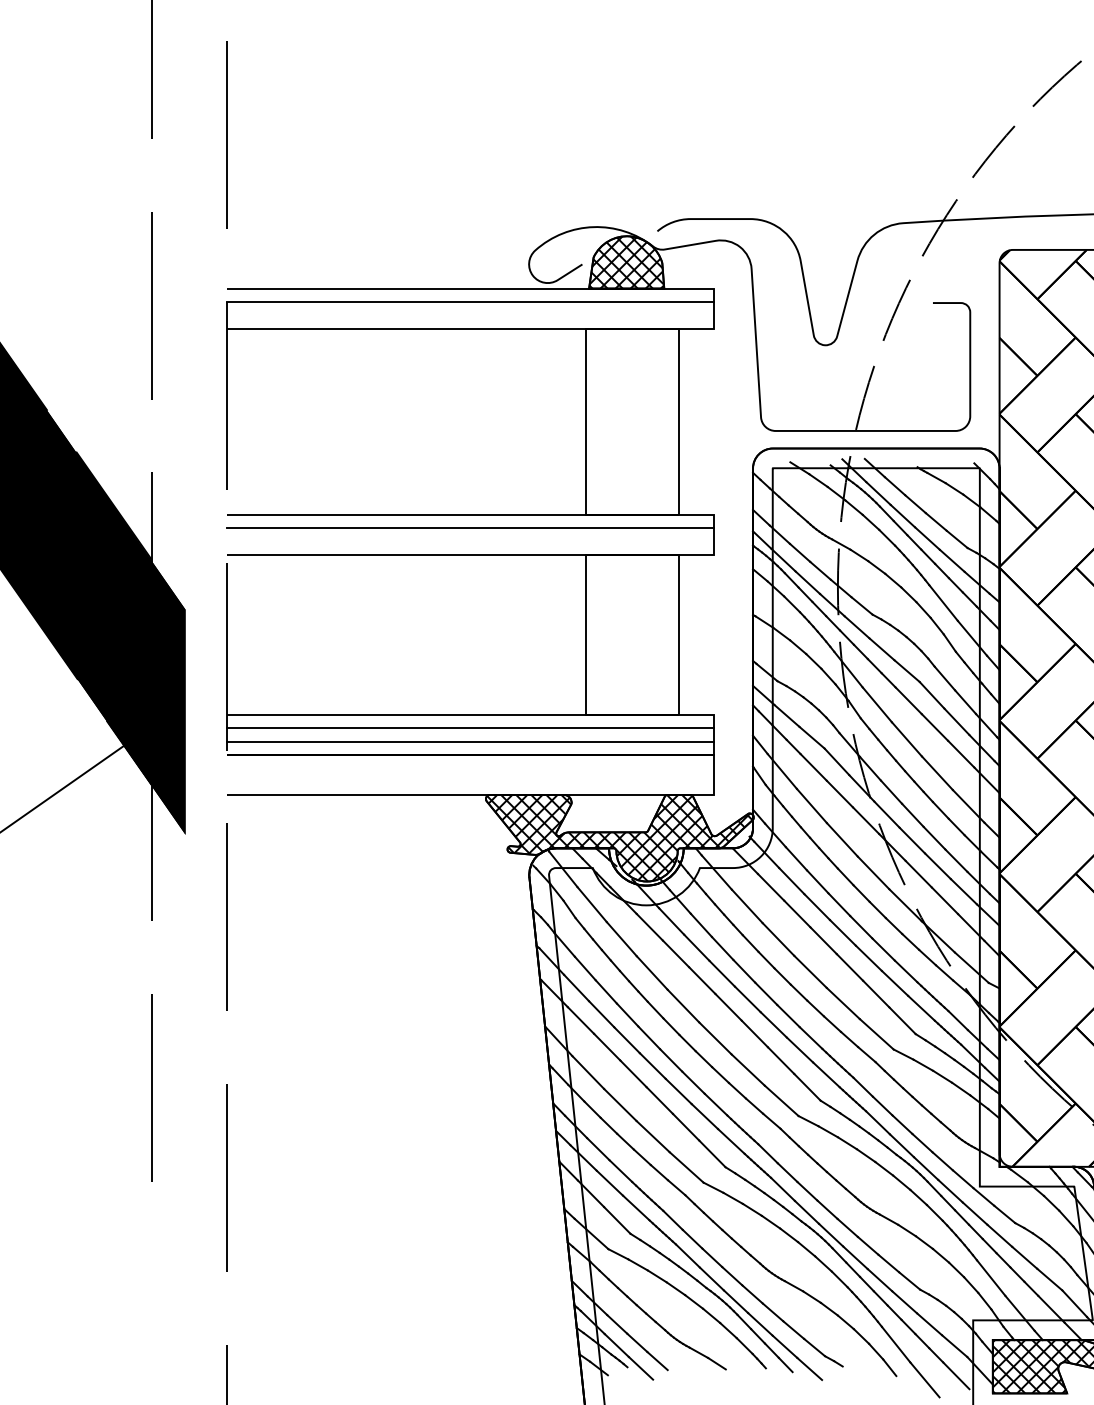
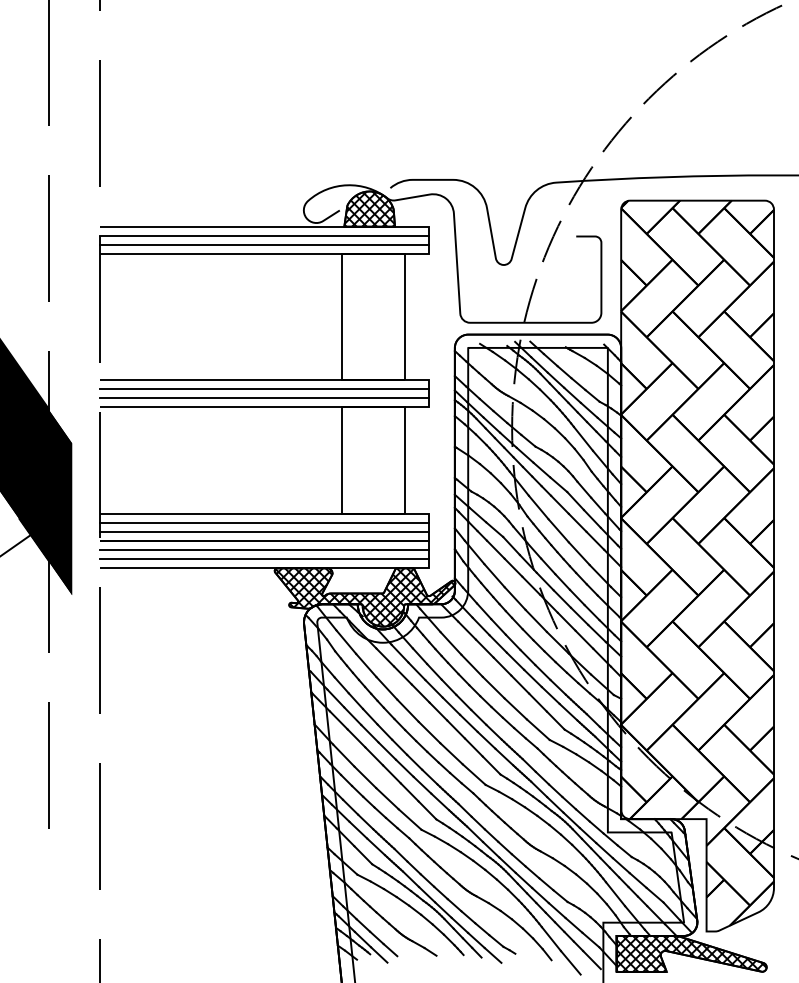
line: (469, 314) -> (263, 244), added
line: (469, 541) -> (263, 397), added
line: (469, 768) -> (263, 550), added
line: (469, 781) -> (263, 559), added

